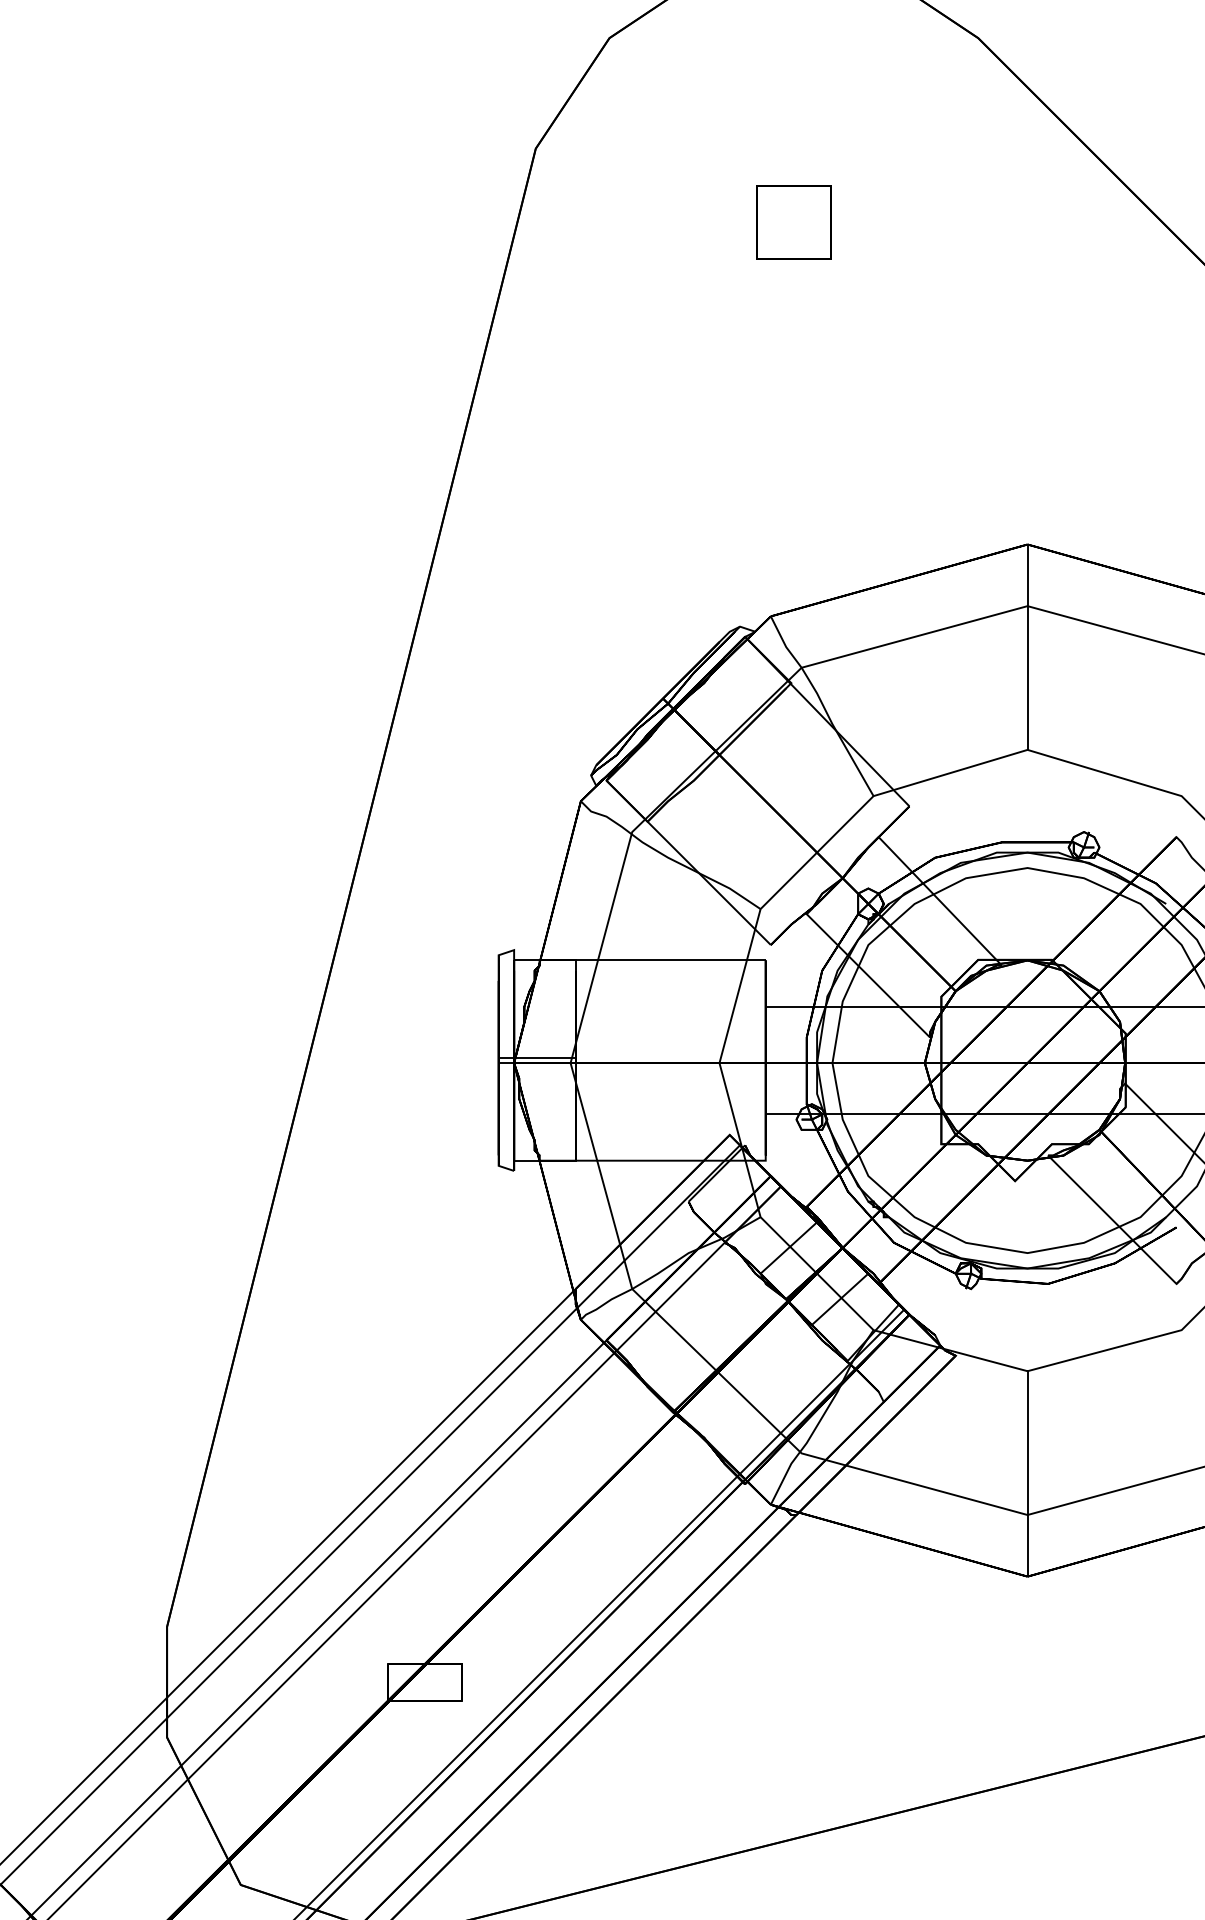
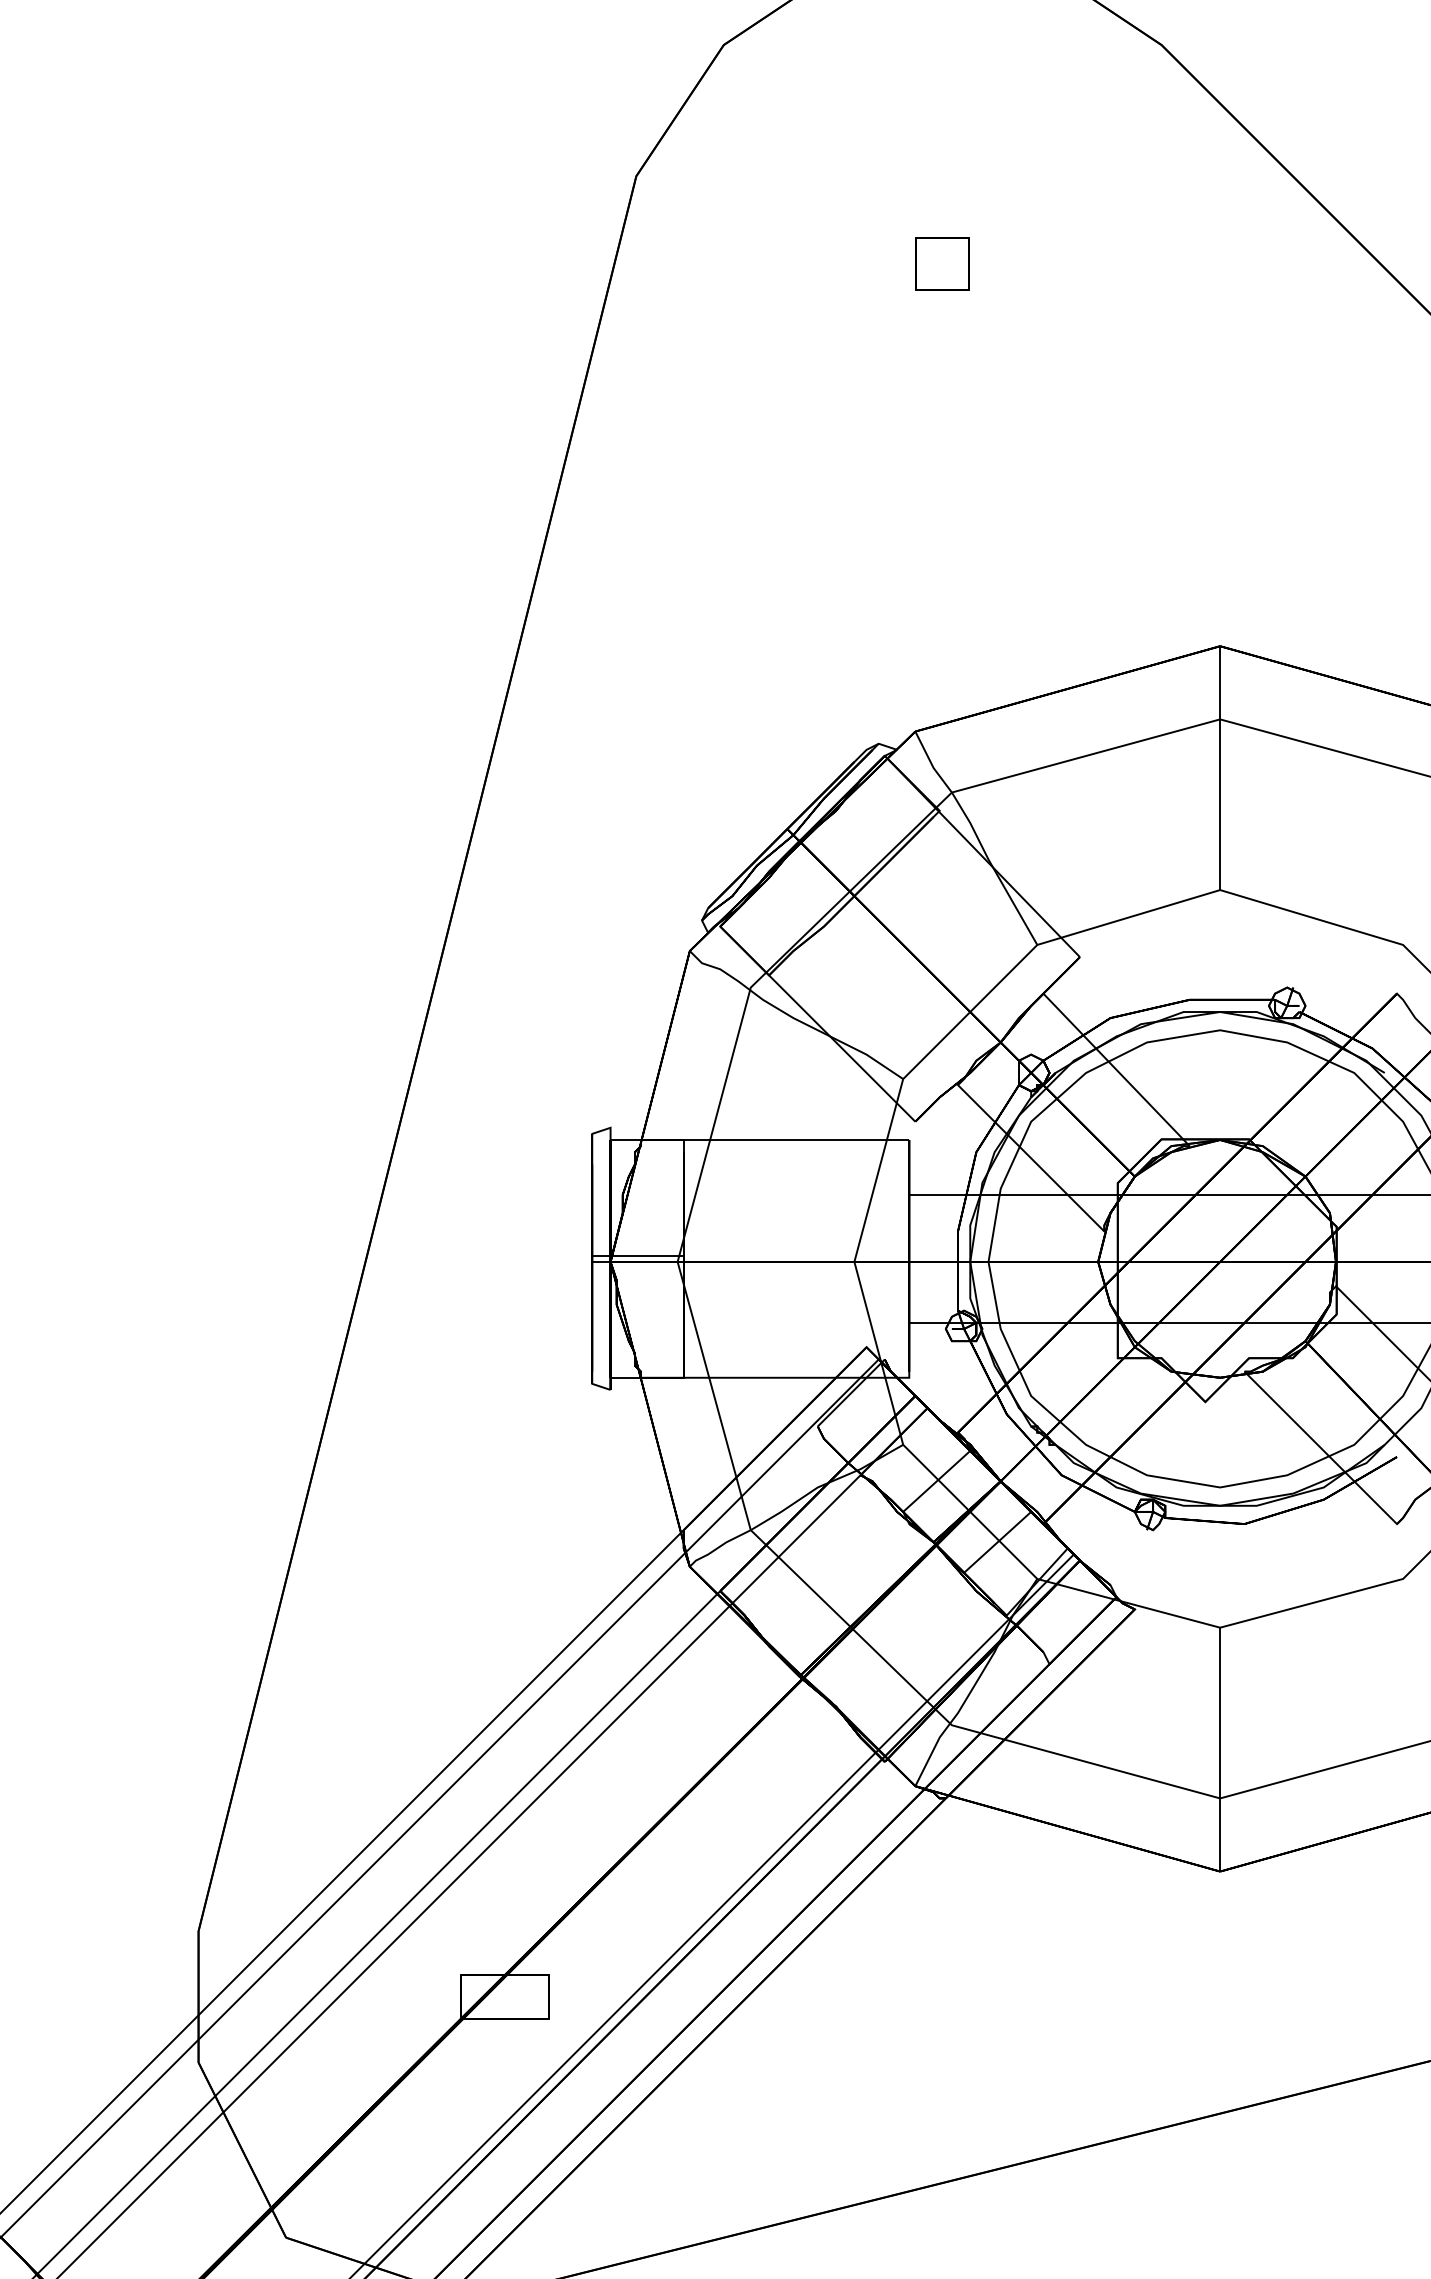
part: (793, 222) -> (942, 263), size x0.6

